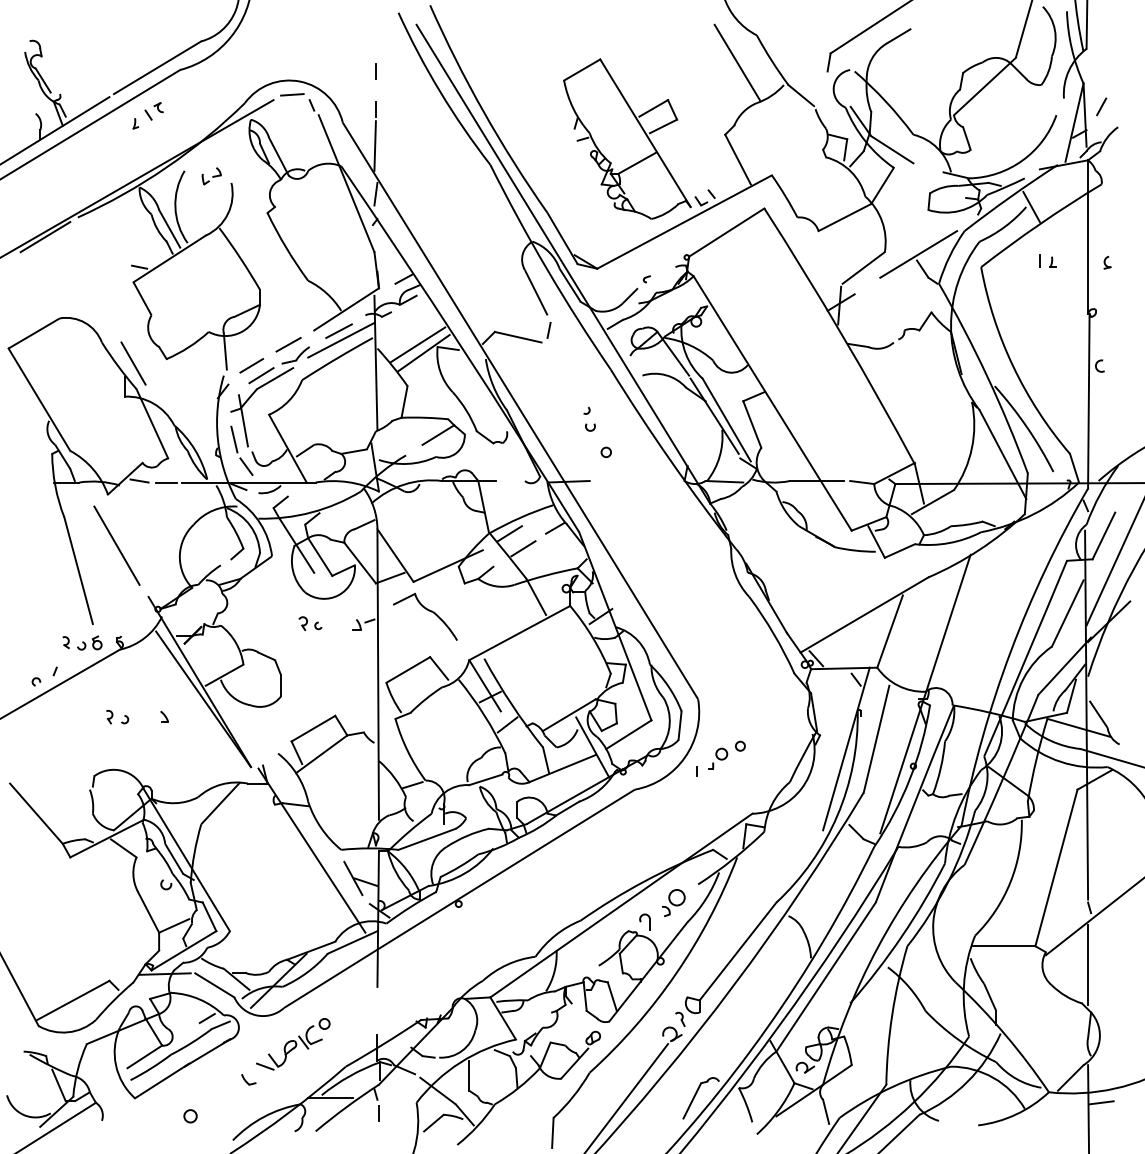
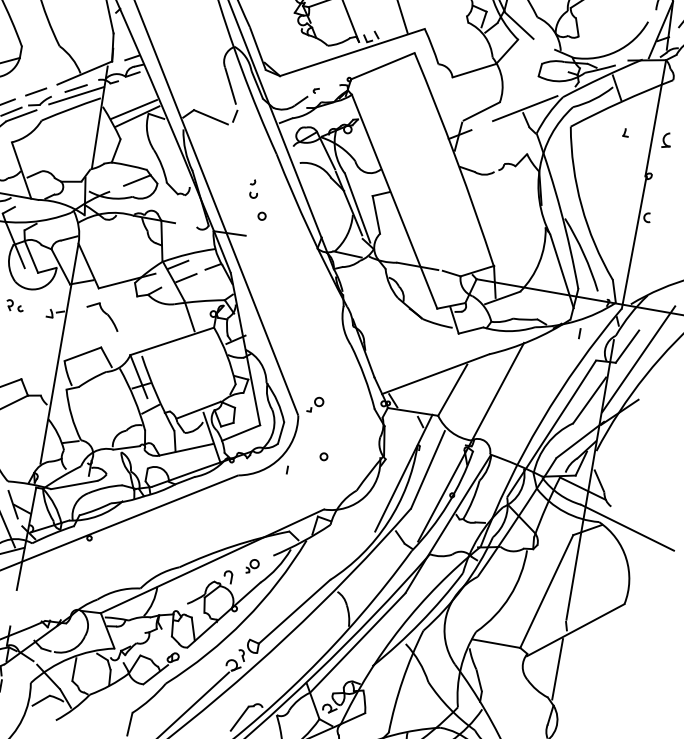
line: (1039, 260) -> (579, 333), moved
part: (1107, 262) -> (667, 140), size x1.6
part: (425, 616) -> (103, 316), size x0.7
part: (718, 758) -> (316, 404), moved
part: (673, 903) -> (252, 566), size x0.7

